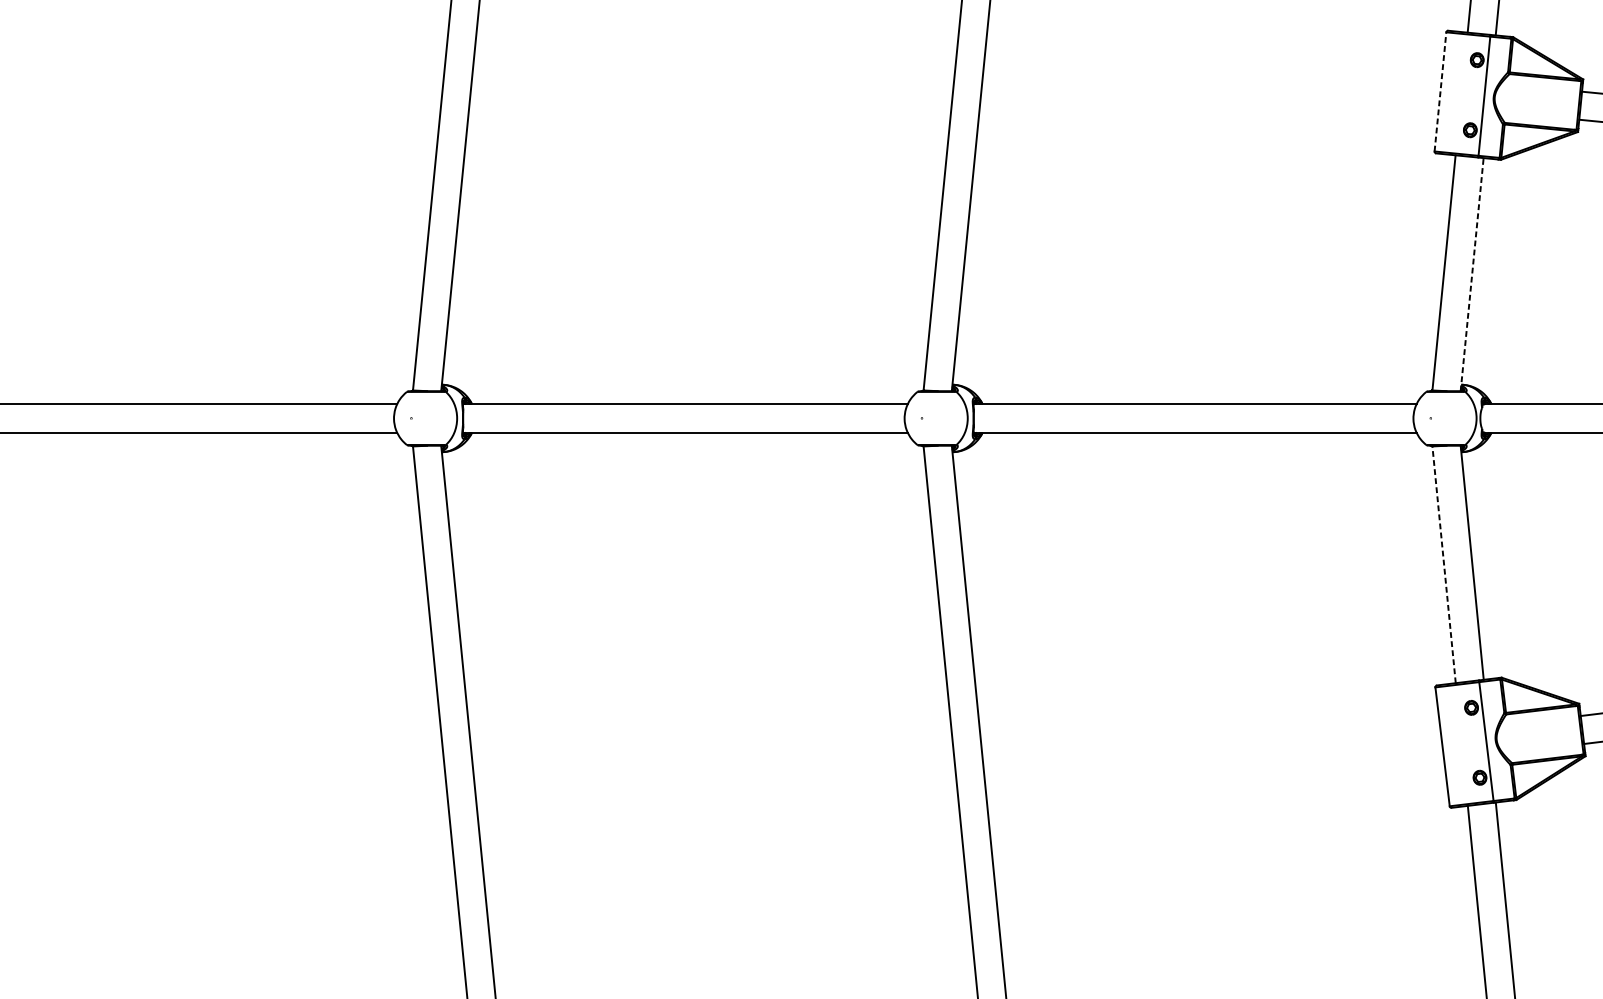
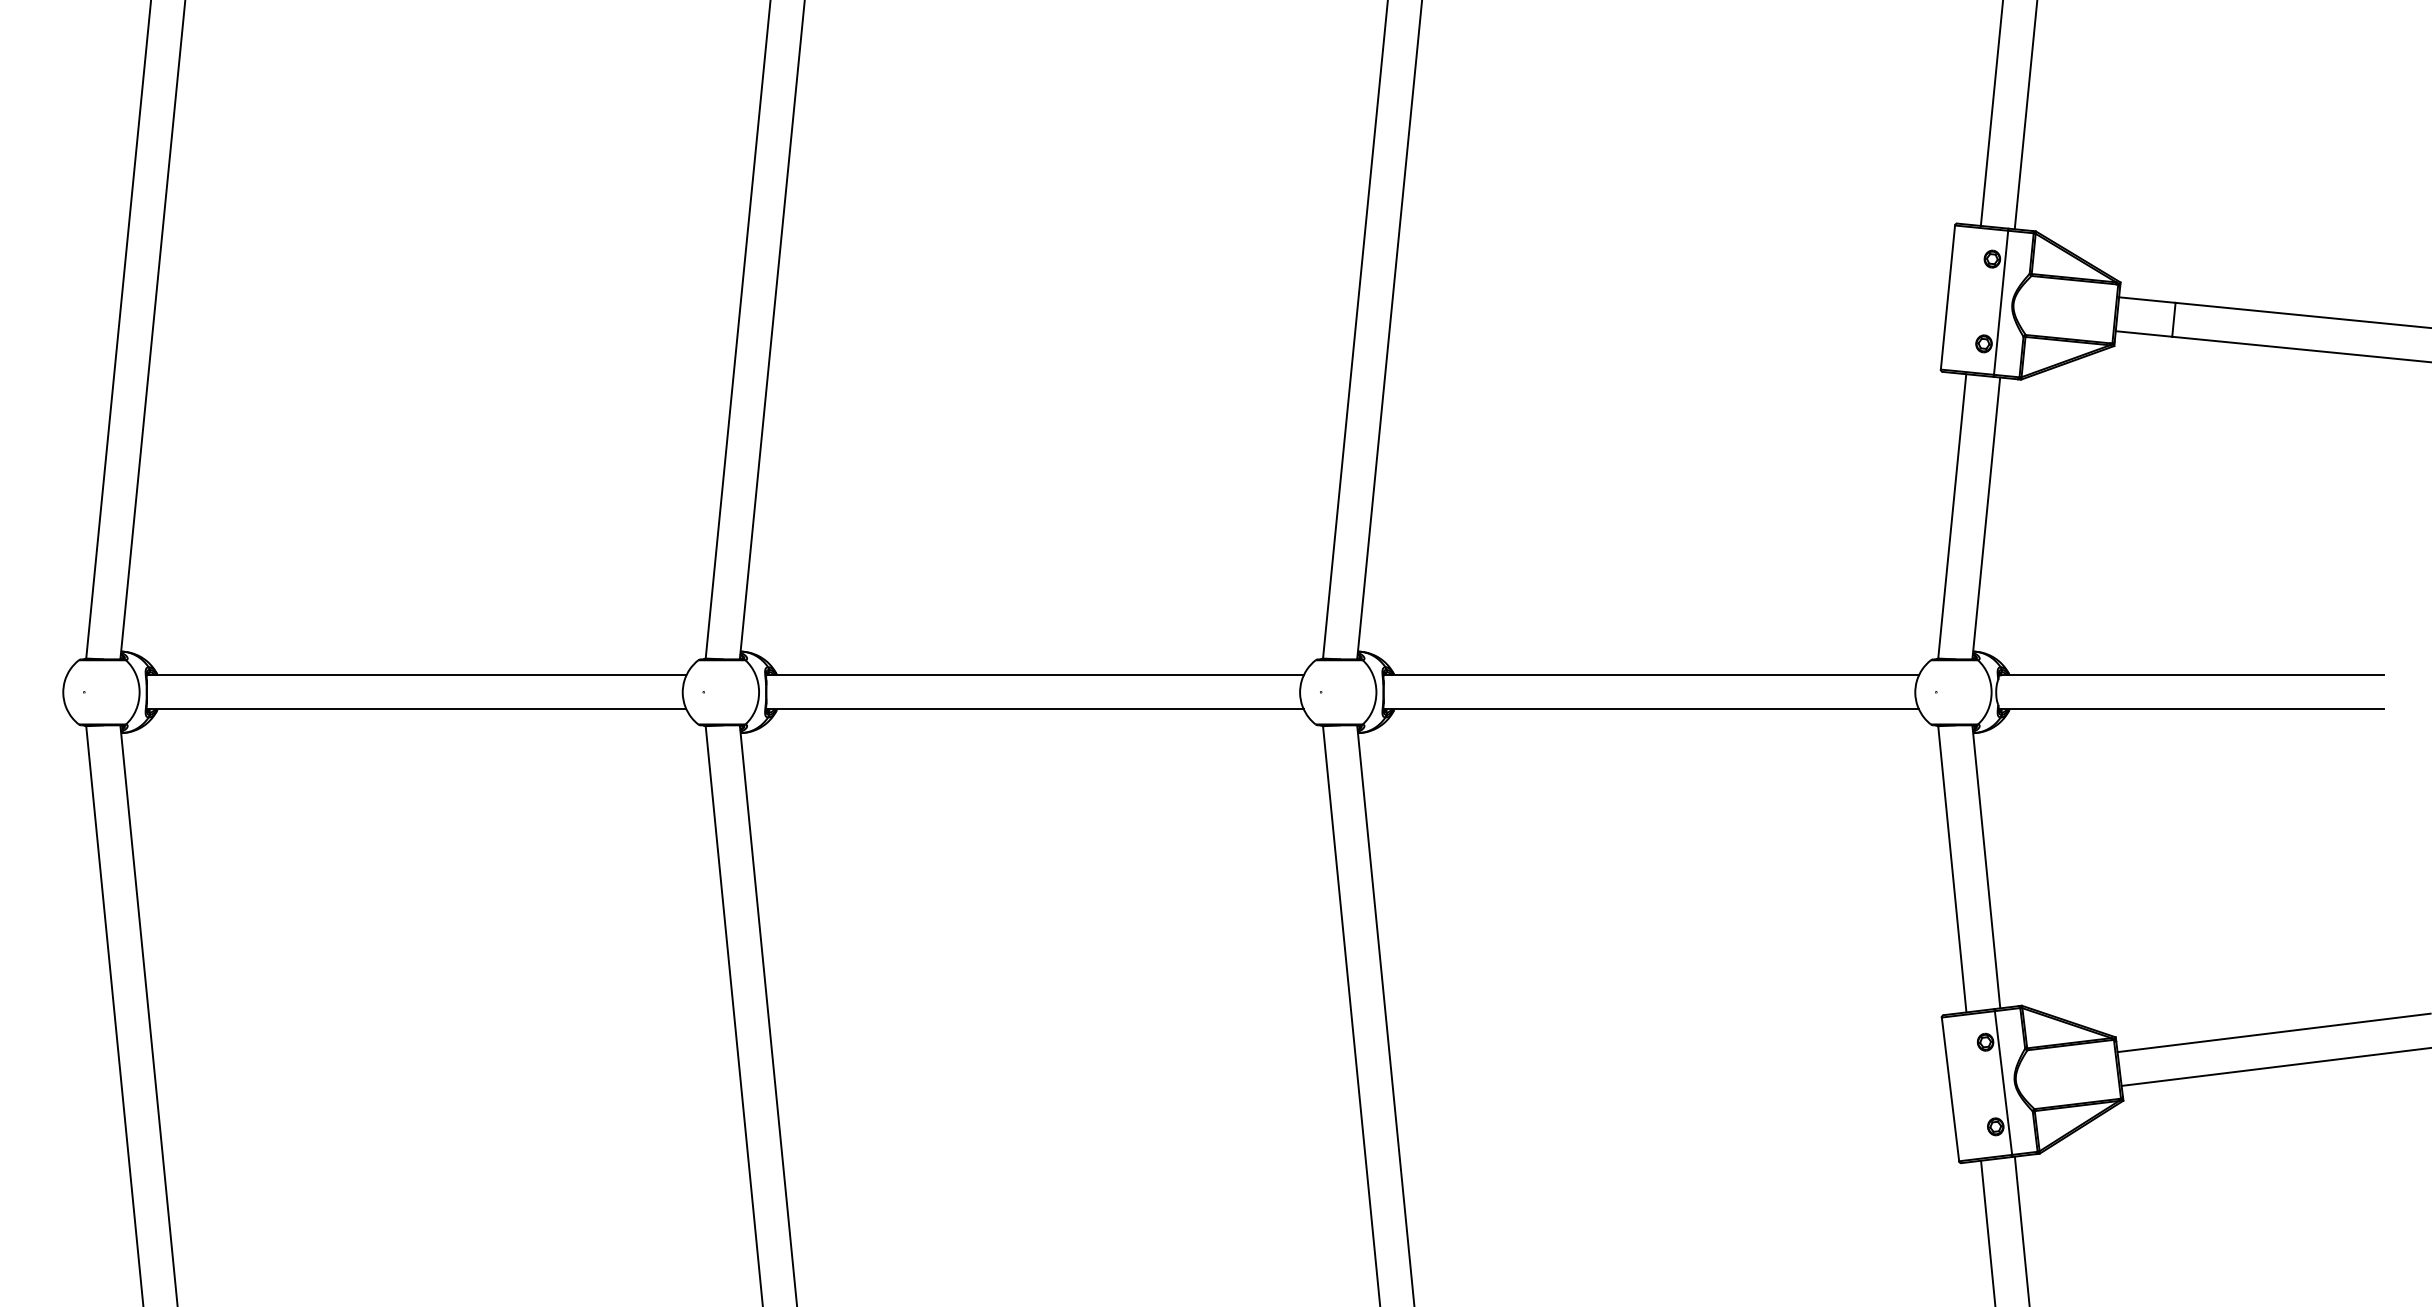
line: (1440, 91) -> (1948, 297), dashed -> solid
line: (1472, 274) -> (1986, 518), dashed -> solid
line: (1444, 564) -> (1952, 869), dashed -> solid

